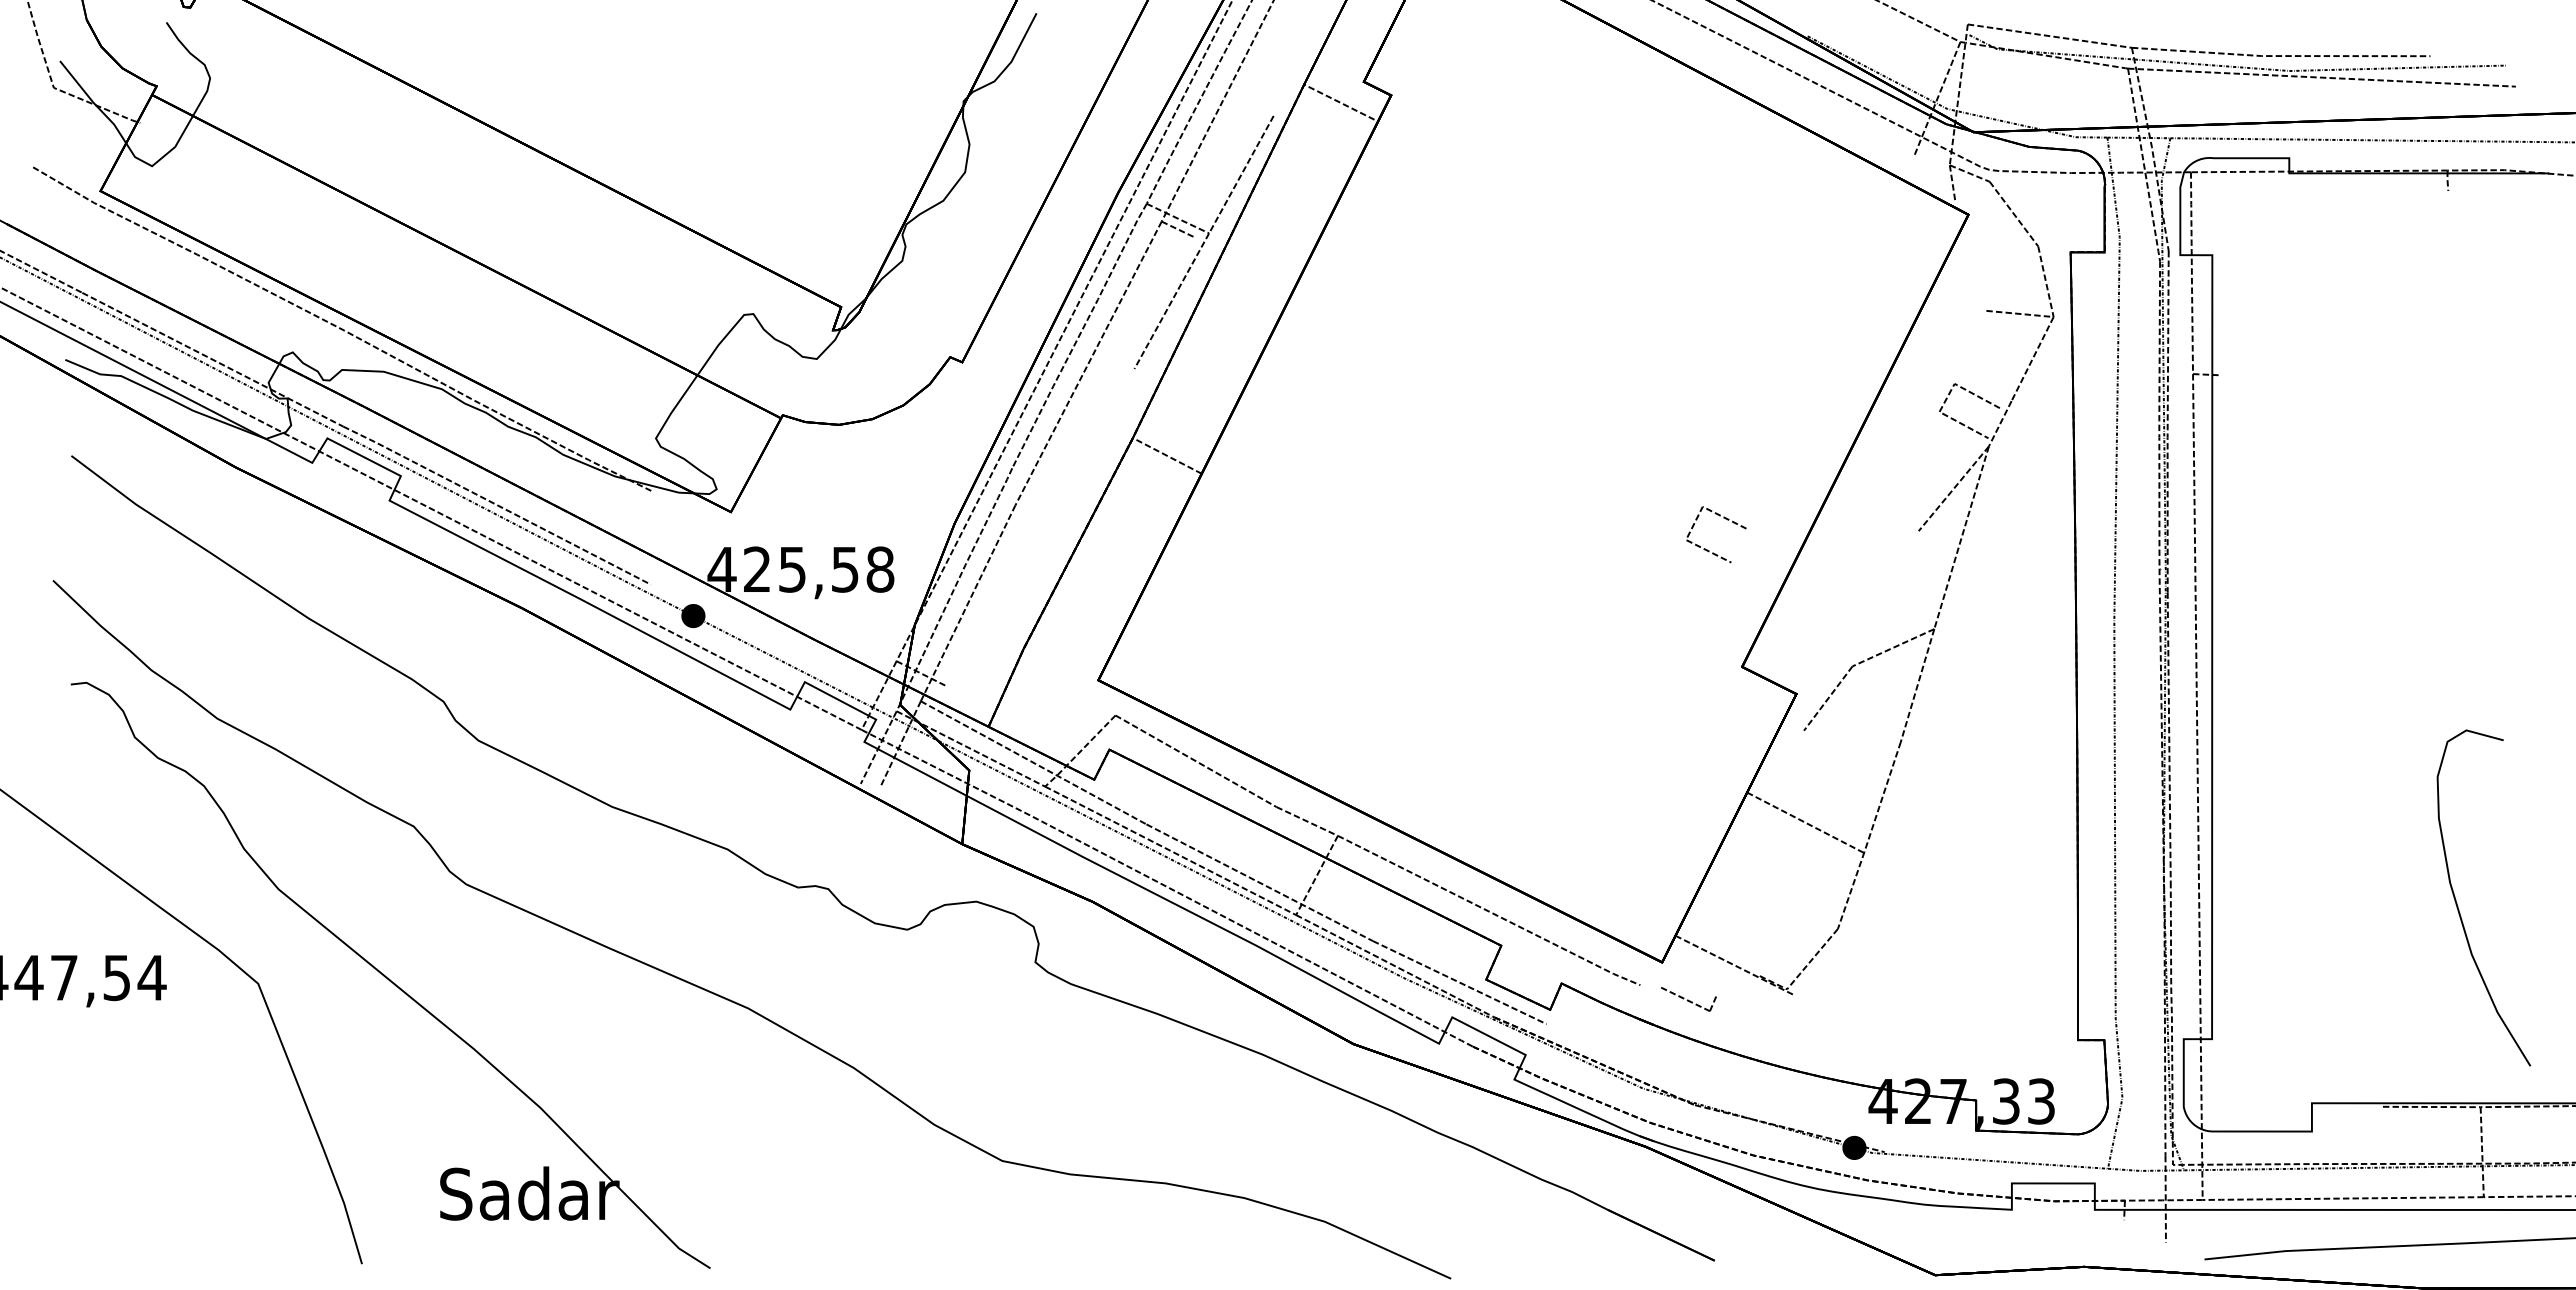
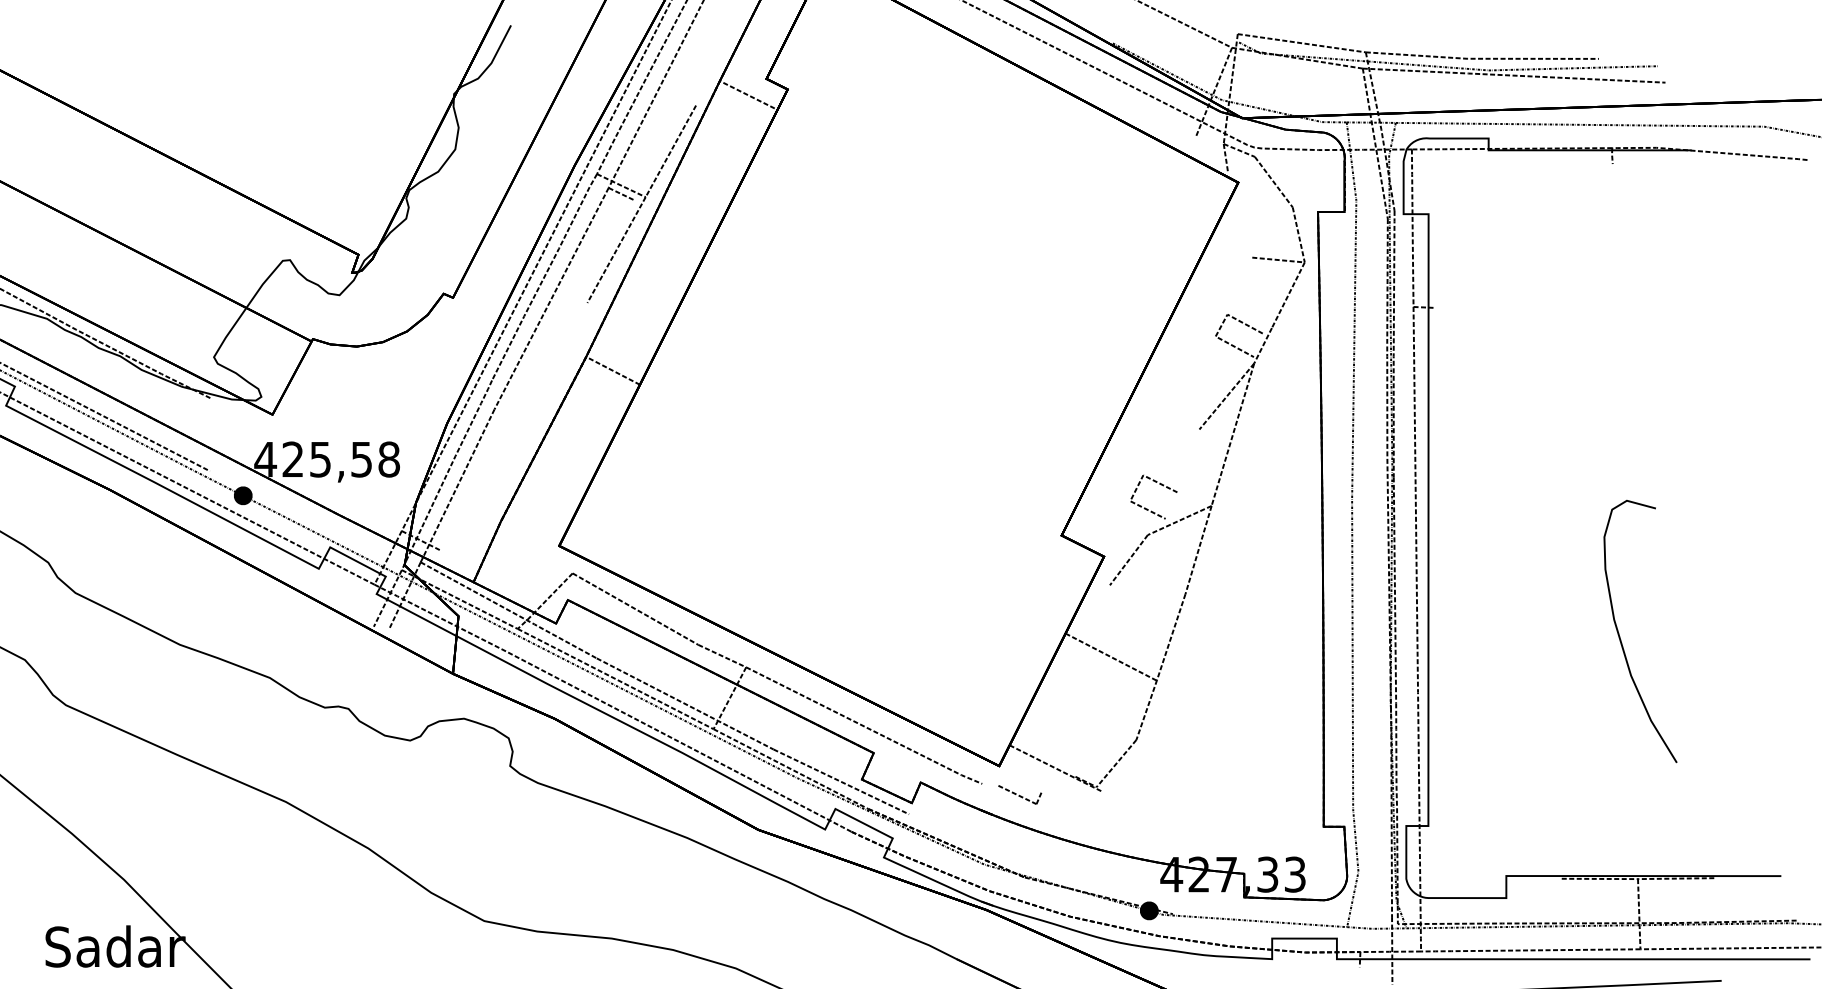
line: (1723, 518) -> (1159, 484), moved
curve: (2458, 906) -> (1620, 638), moved

